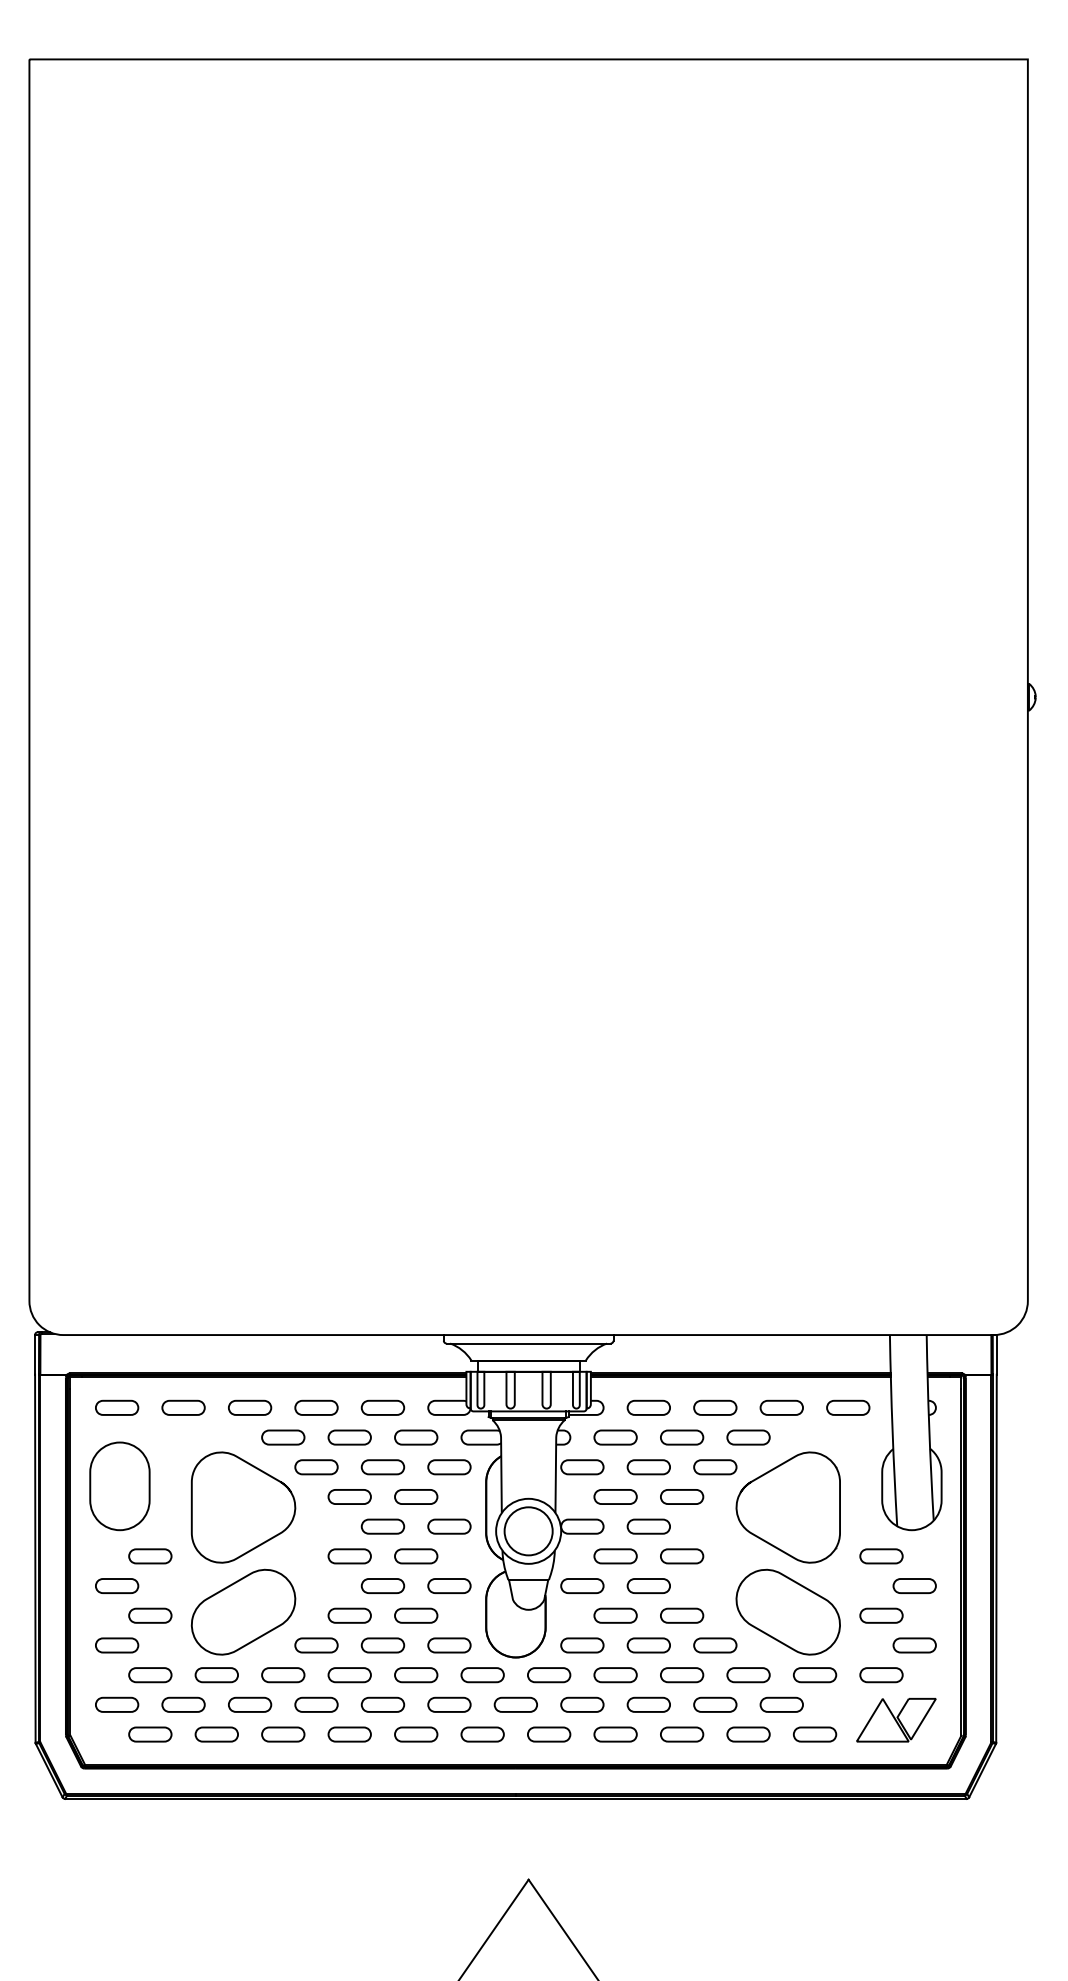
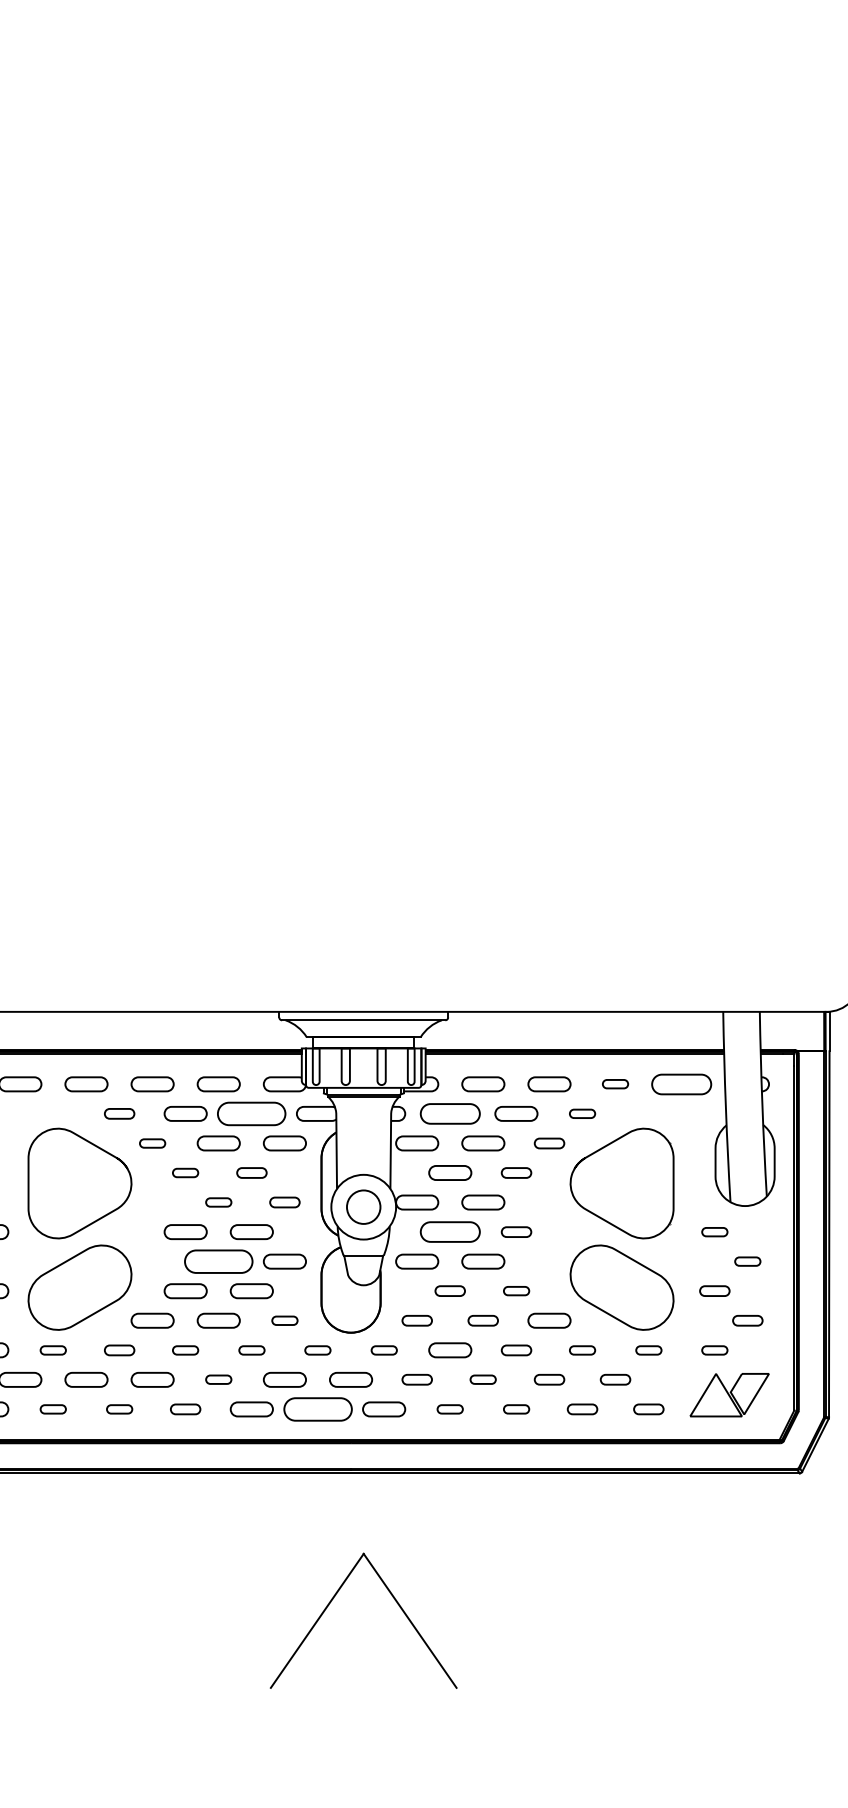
part: (781, 1407) -> (615, 1083), size x0.6
part: (848, 1407) -> (682, 1083), size x1.4
part: (283, 1437) -> (119, 1113), size x0.7
part: (416, 1437) -> (252, 1113), size x1.6
part: (615, 1437) -> (450, 1113), size x1.4
part: (748, 1437) -> (582, 1113), size x0.6
part: (316, 1467) -> (152, 1143), size x0.6
part: (715, 1467) -> (549, 1143), size x0.7
part: (349, 1496) -> (185, 1172), size x0.6
part: (416, 1496) -> (252, 1172), size x0.7
part: (682, 1496) -> (516, 1172), size x0.7
part: (382, 1526) -> (218, 1202), size x0.6
part: (449, 1526) -> (284, 1202), size x0.7
circle: (528, 1531) -> (363, 1207), size x0.7
part: (615, 1556) -> (450, 1232), size x1.4
part: (682, 1556) -> (516, 1232), size x0.7
part: (881, 1556) -> (714, 1232), size x0.6
part: (382, 1585) -> (218, 1261), size x1.6
part: (914, 1585) -> (747, 1261), size x0.6
part: (615, 1615) -> (450, 1290), size x0.7
part: (682, 1615) -> (516, 1290), size x0.6
part: (881, 1615) -> (714, 1290), size x0.7
part: (449, 1645) -> (284, 1320), size x0.6
part: (582, 1645) -> (417, 1320), size x0.7
part: (648, 1645) -> (482, 1320), size x0.7
part: (914, 1645) -> (747, 1320), size x0.7
part: (216, 1675) -> (53, 1350), size x0.6
part: (283, 1675) -> (119, 1350), size x0.7
part: (349, 1675) -> (185, 1350), size x0.6
part: (416, 1675) -> (252, 1350), size x0.6
part: (482, 1675) -> (317, 1350), size x0.6
part: (549, 1675) -> (384, 1350), size x0.6
part: (682, 1675) -> (516, 1350), size x0.7
part: (748, 1675) -> (582, 1350), size x0.6
part: (815, 1675) -> (649, 1350), size x0.6
part: (881, 1675) -> (714, 1350), size x0.6
part: (382, 1704) -> (218, 1379), size x0.6
part: (582, 1704) -> (417, 1379), size x0.7
part: (648, 1704) -> (482, 1379), size x0.6
part: (715, 1704) -> (549, 1379), size x0.7
part: (781, 1704) -> (615, 1379), size x0.7
part: (216, 1734) -> (53, 1409), size x0.6
part: (283, 1734) -> (119, 1409), size x0.6
part: (349, 1734) -> (185, 1409), size x0.7
part: (482, 1734) -> (317, 1409), size x1.6
part: (615, 1734) -> (450, 1409), size x0.6
part: (682, 1734) -> (516, 1409), size x0.6
part: (748, 1734) -> (582, 1409), size x0.7
part: (815, 1734) -> (649, 1409), size x0.7

